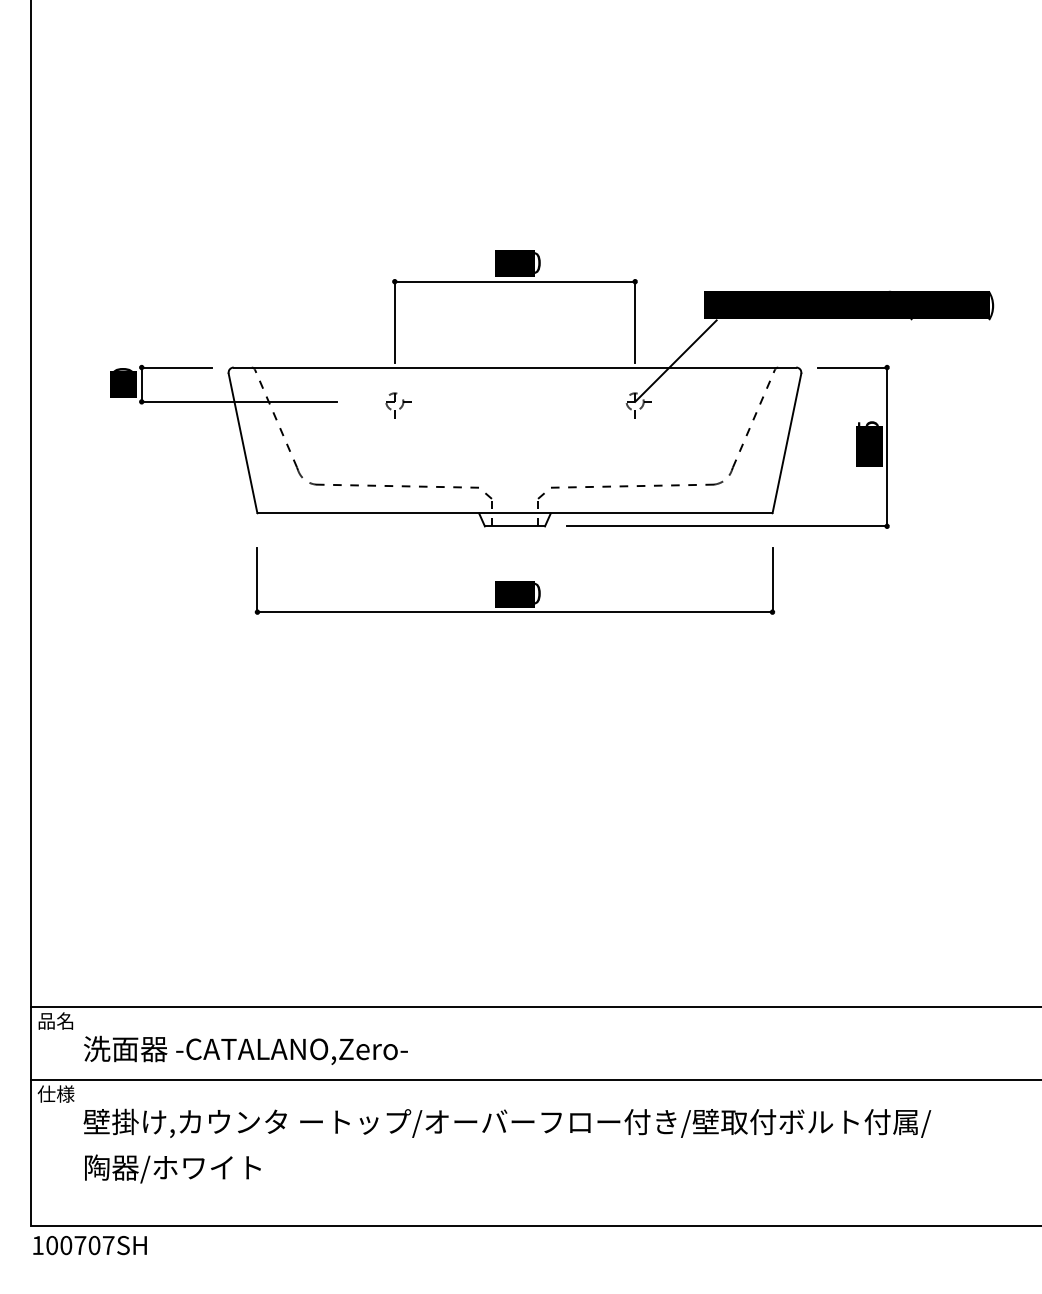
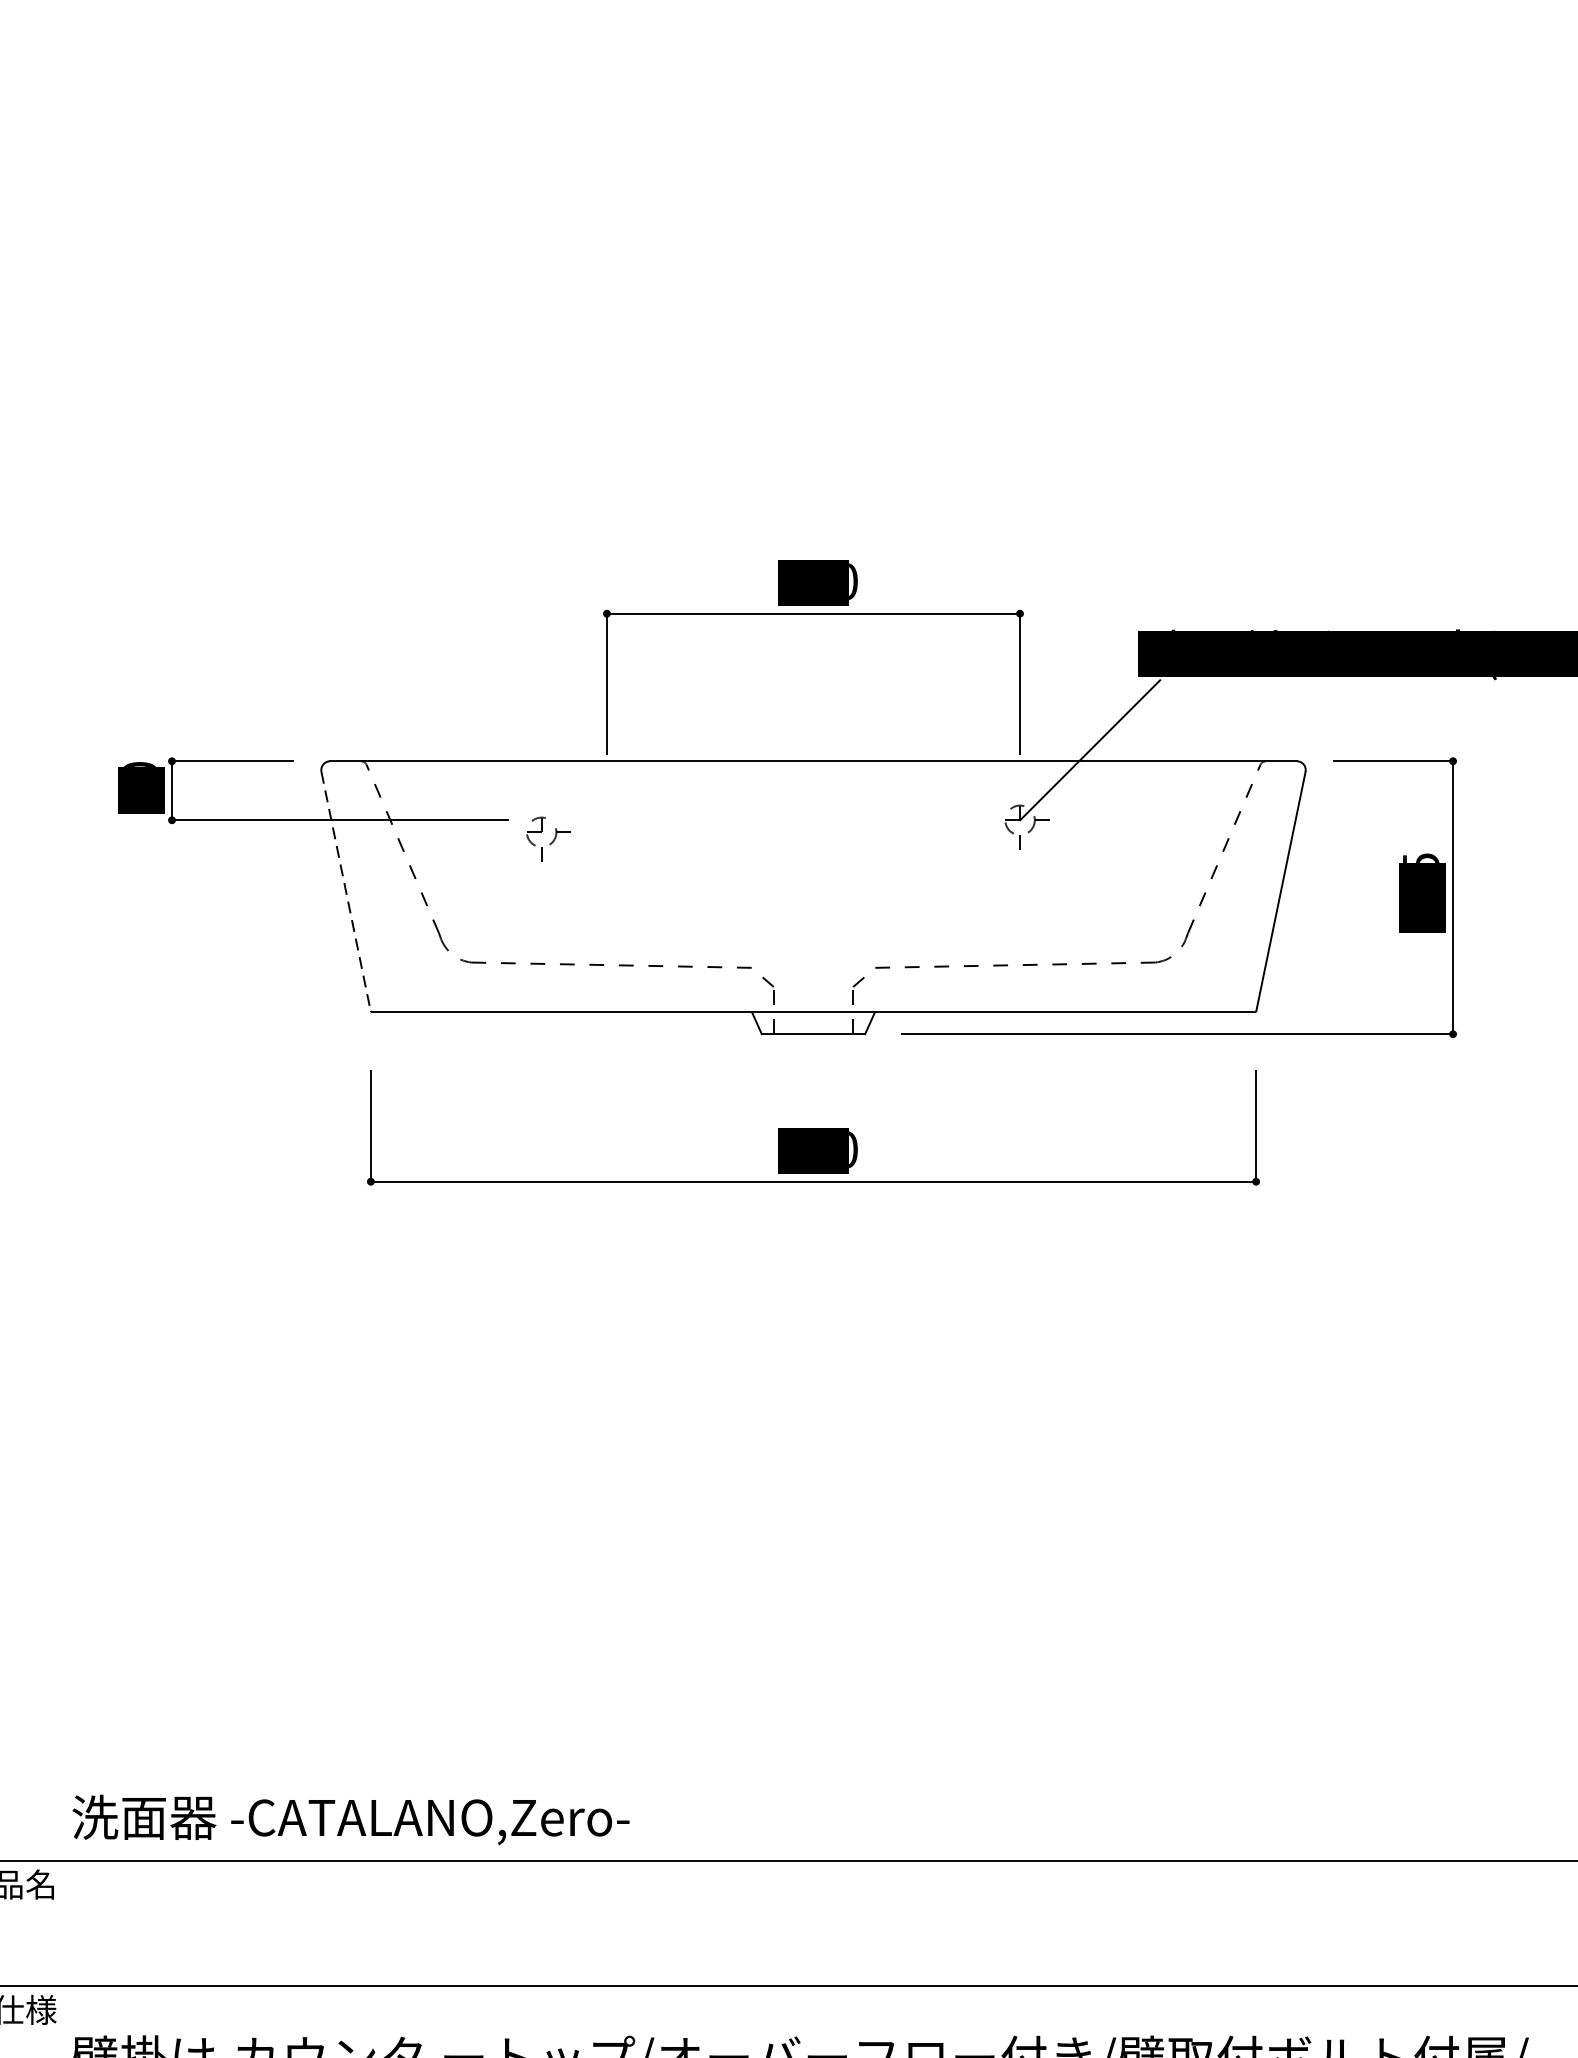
part: (398, 405) -> (547, 838), moved
line: (243, 443) -> (346, 891), solid -> dashed
text: (245, 1049) -> (350, 1818), moved

